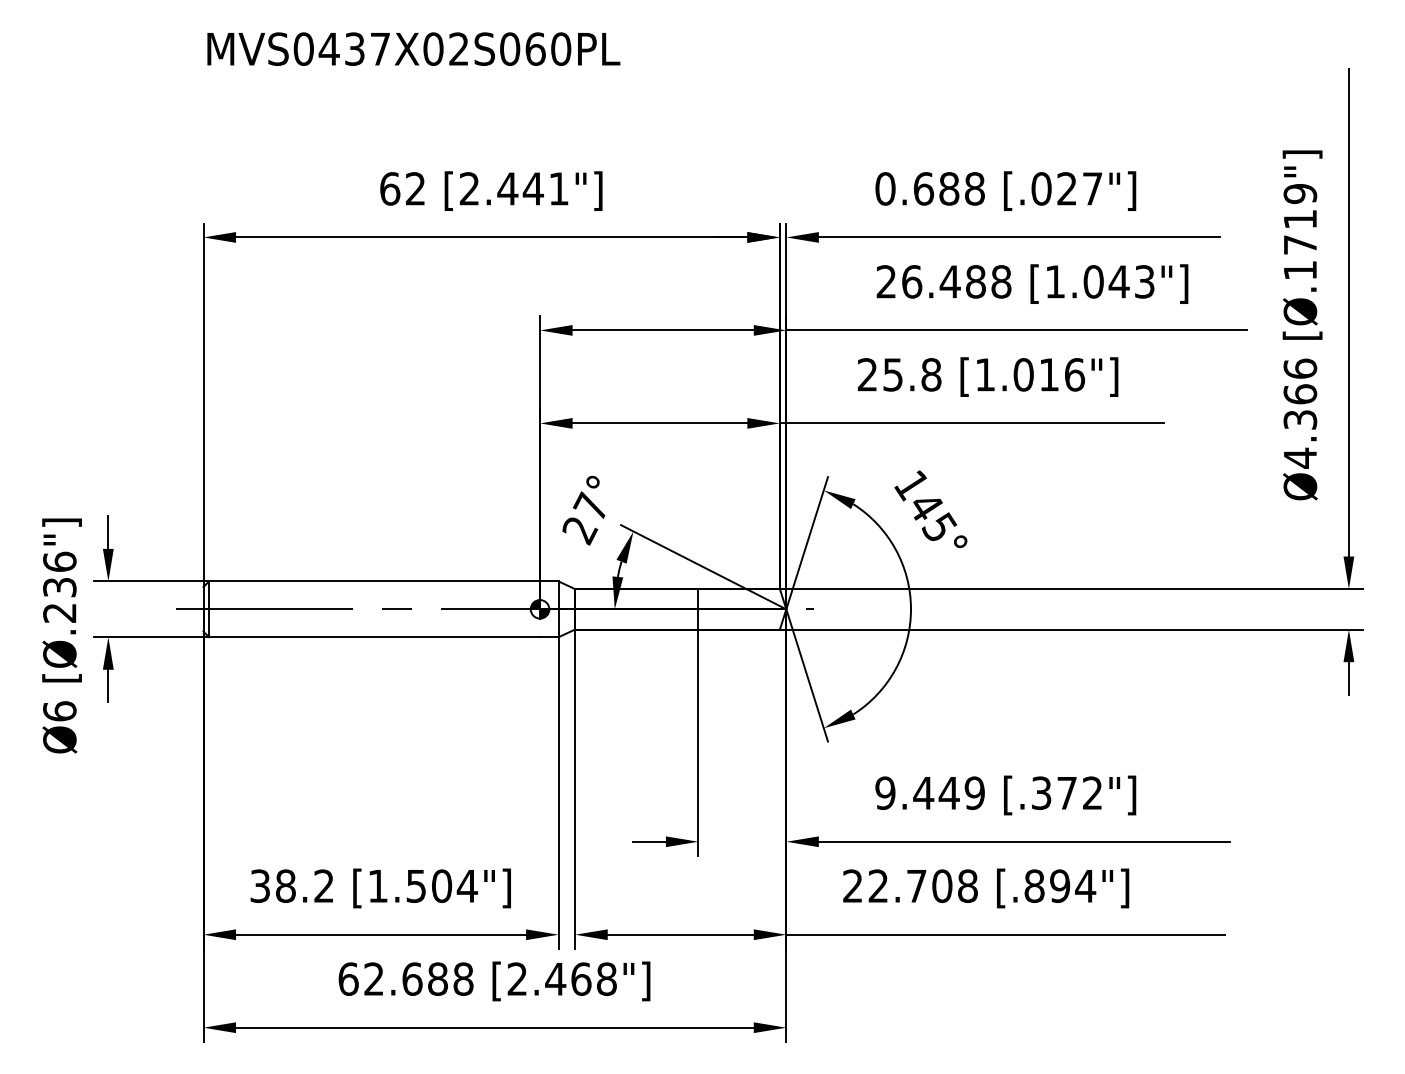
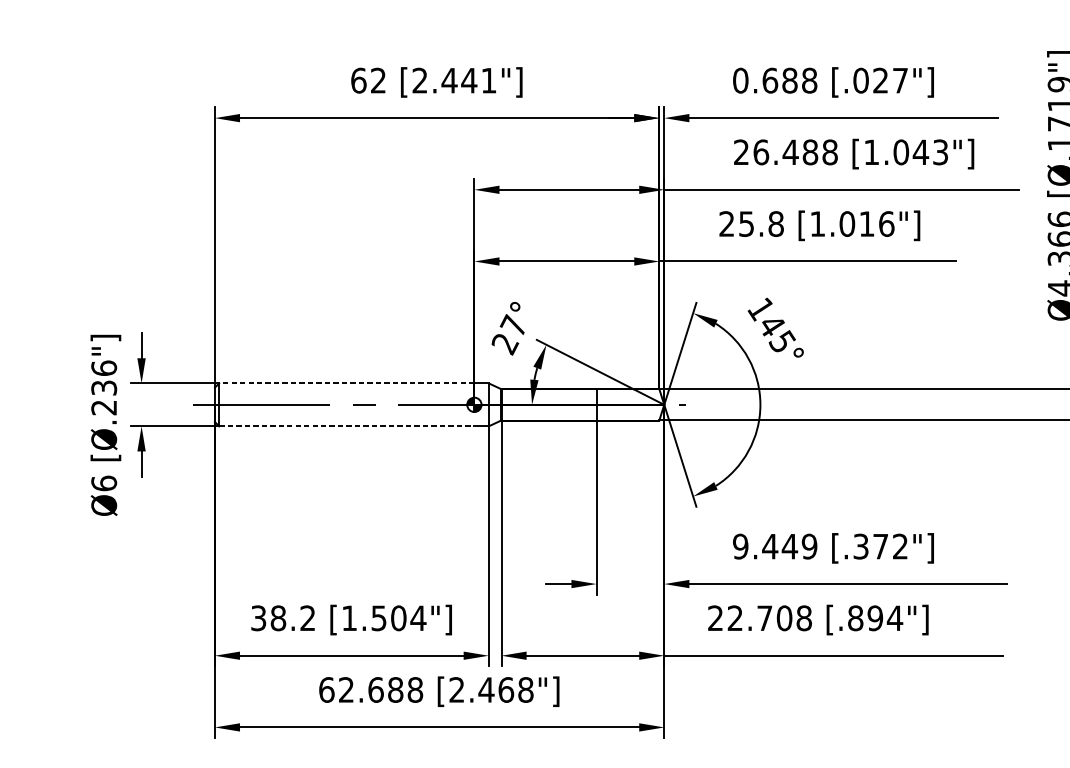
line: (374, 581) -> (346, 383), solid -> dashed
line: (375, 637) -> (347, 426), solid -> dashed

